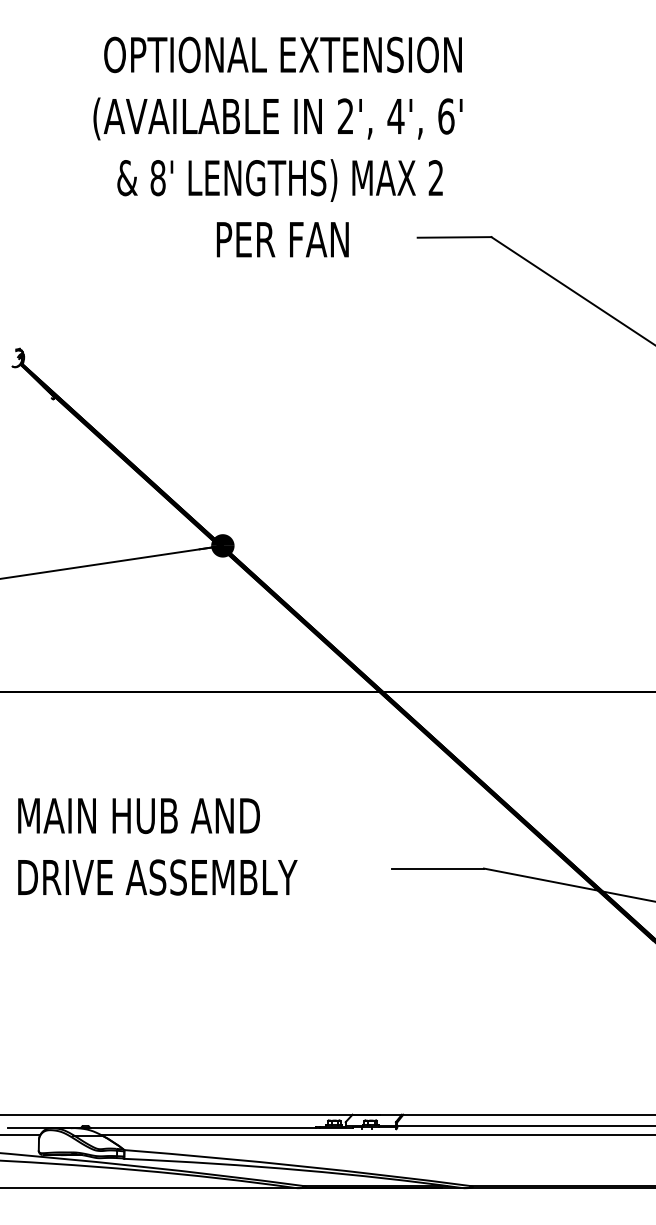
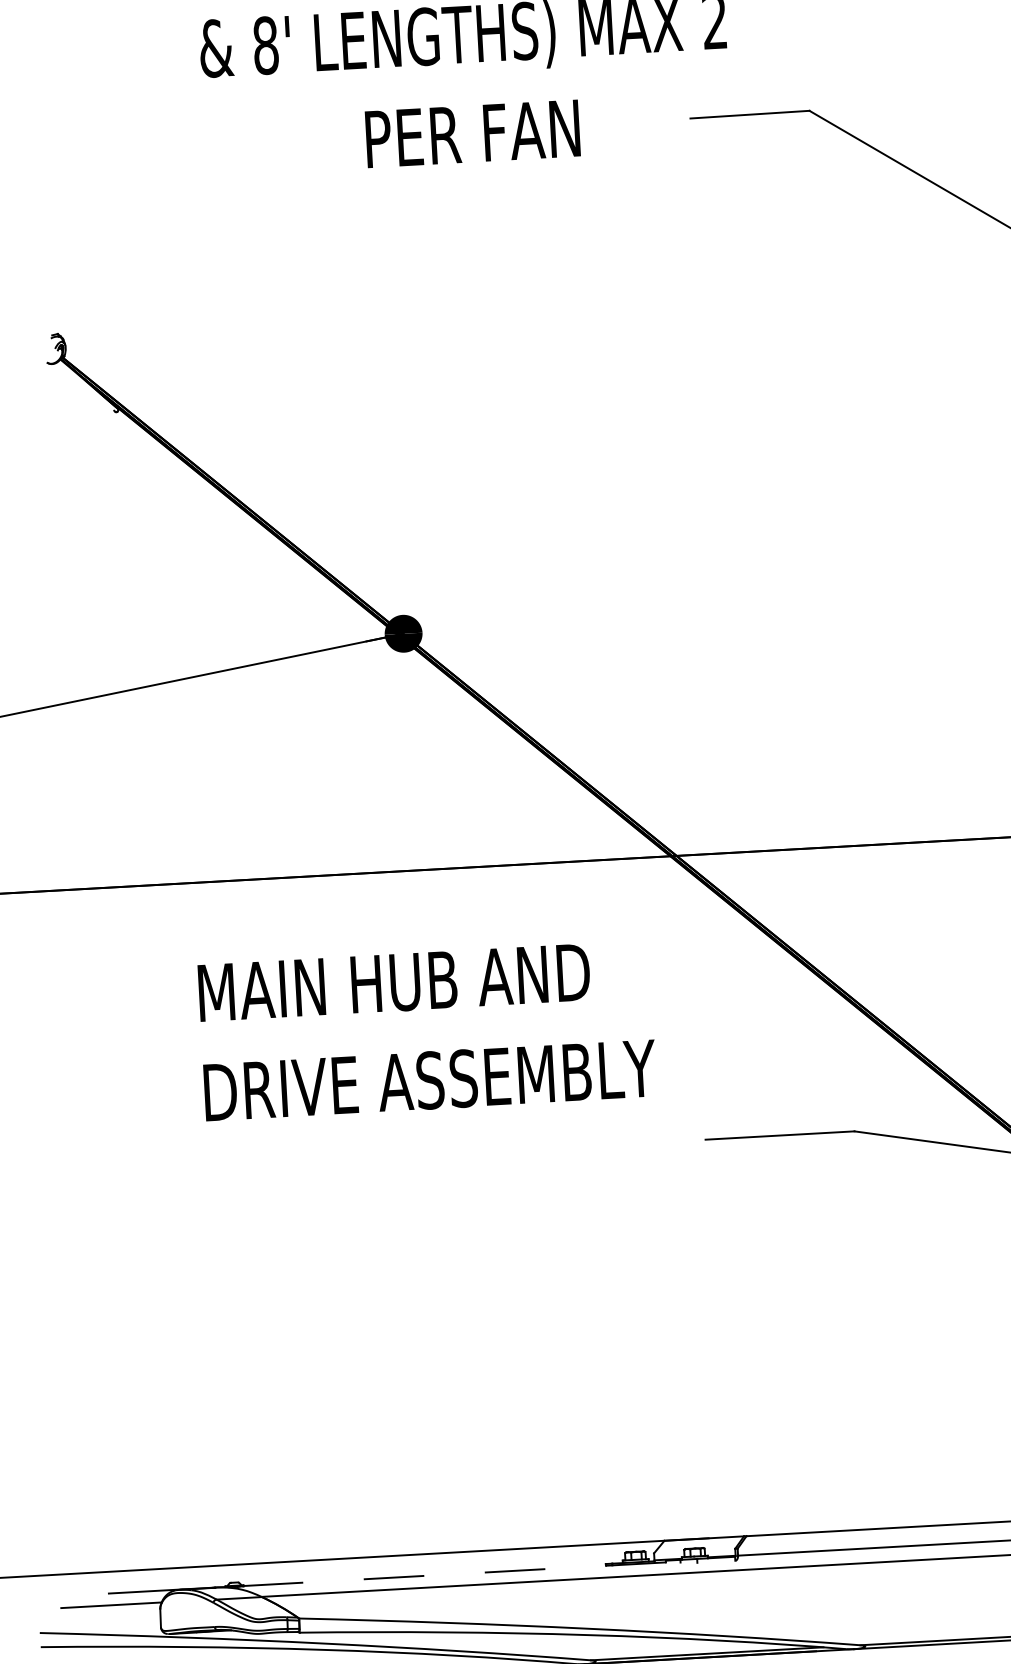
text: (157, 846) -> (426, 1030), moved
line: (222, 1128) -> (455, 1574), solid -> dashed

